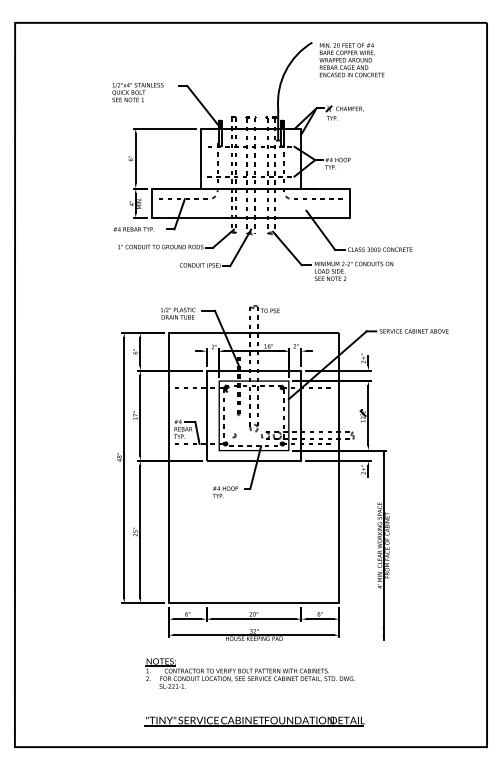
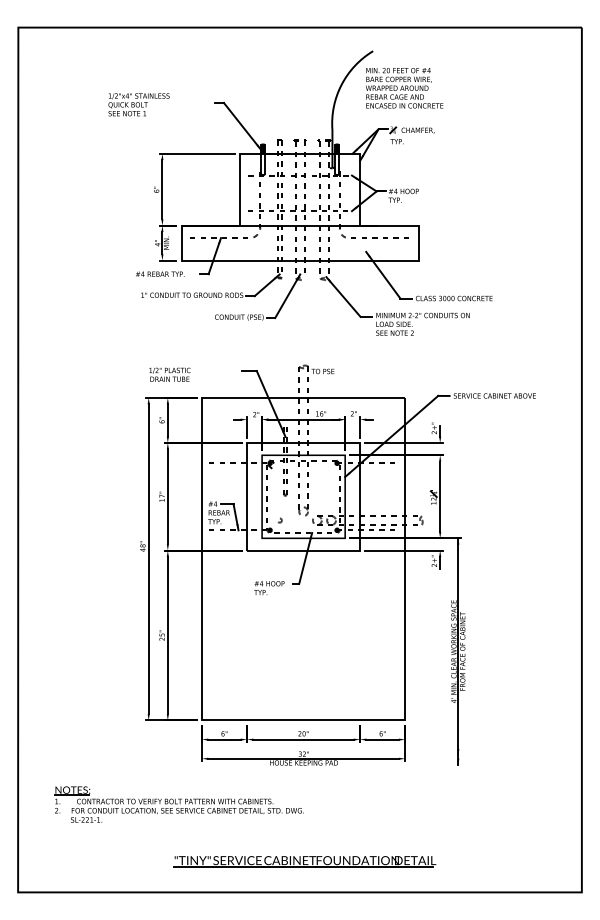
text: (351, 60) -> (404, 88), moved
text: (137, 92) -> (138, 104), moved
text: (177, 313) -> (169, 374), moved
part: (249, 673) -> (178, 804), moved

